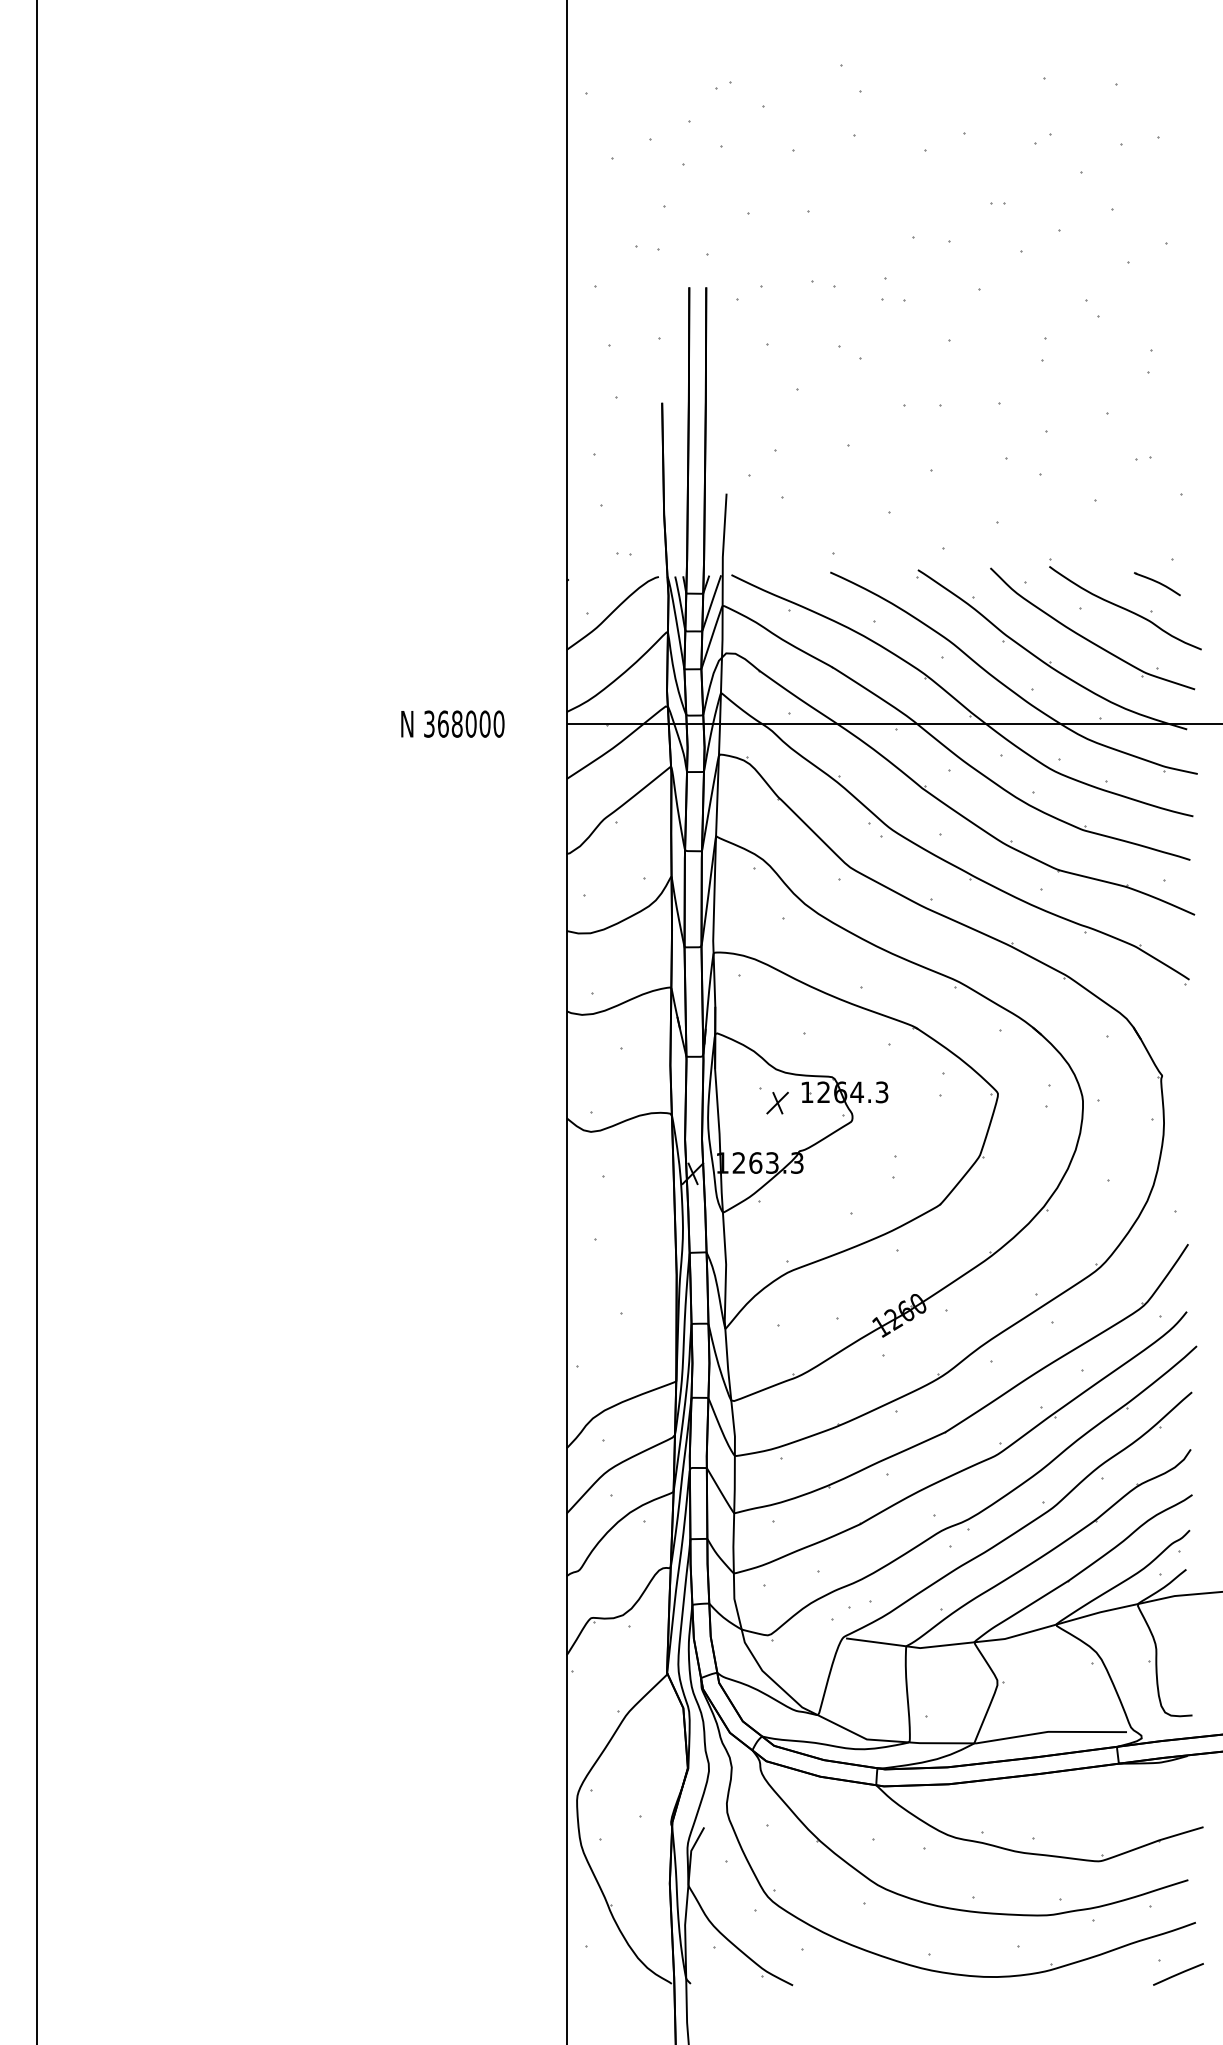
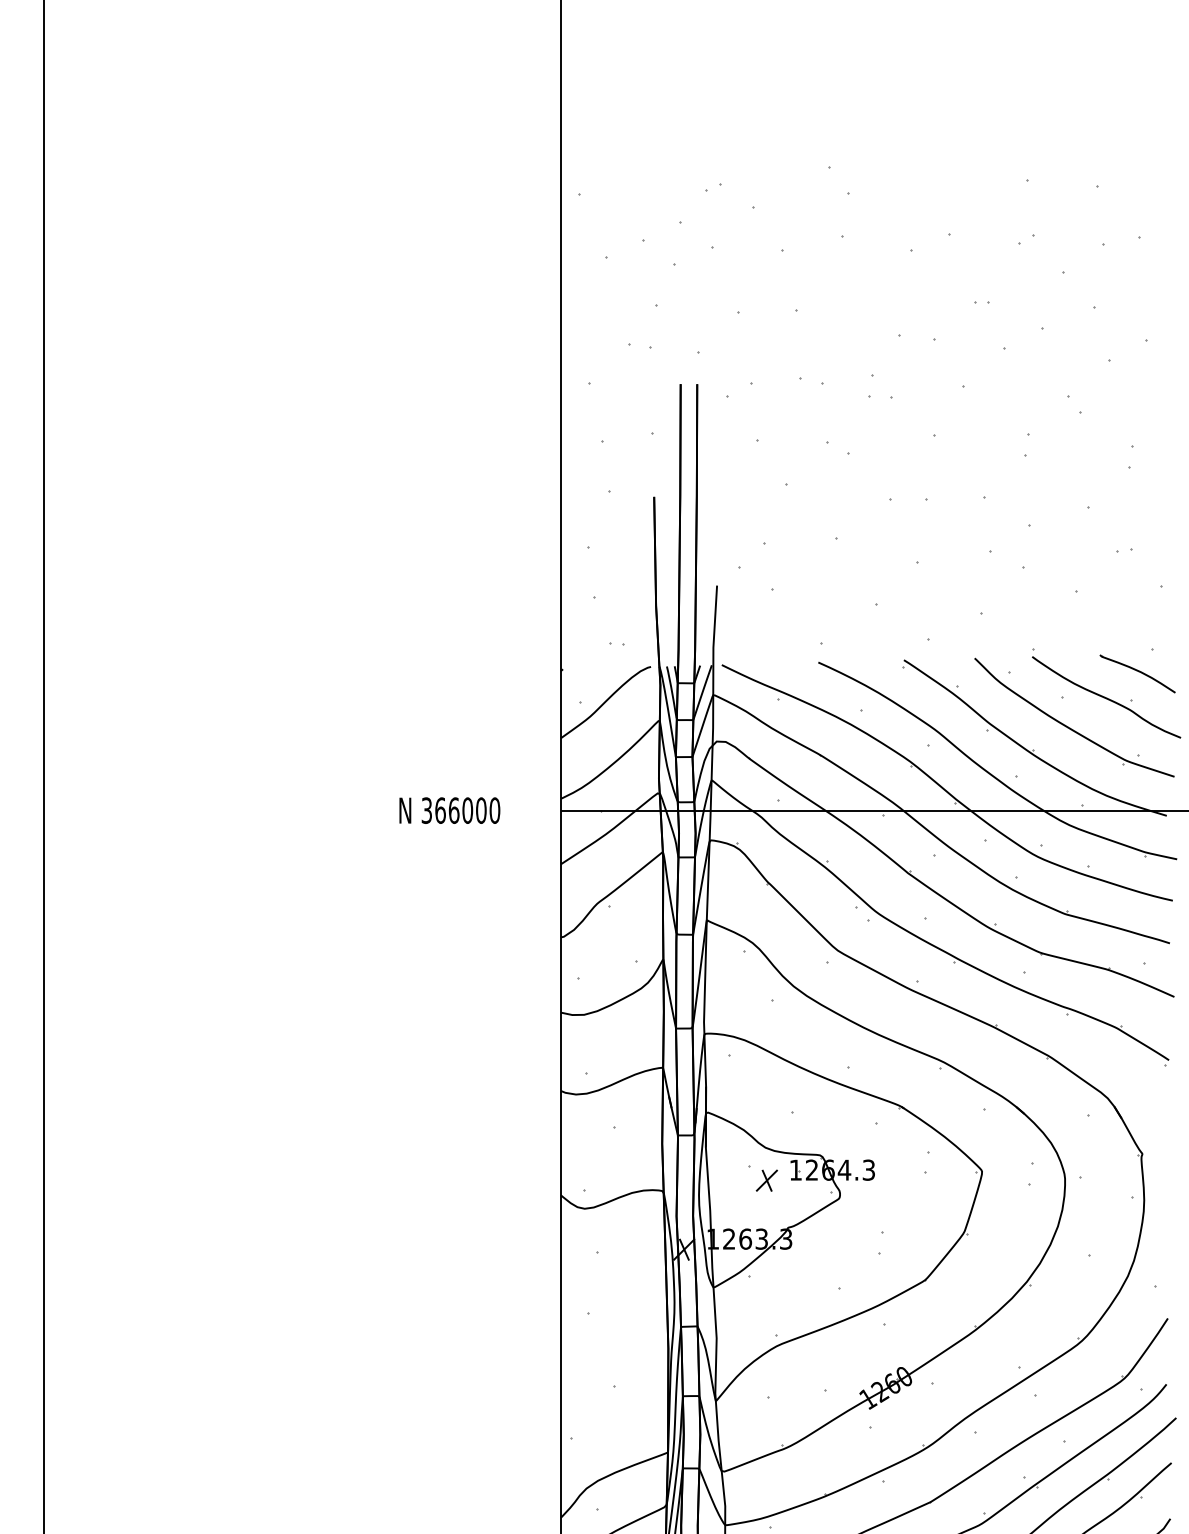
part: (1157, 583) -> (1137, 673), size x1.67
text: (456, 723) -> (453, 810), 368000 -> 366000

